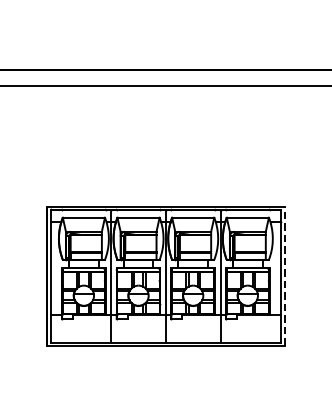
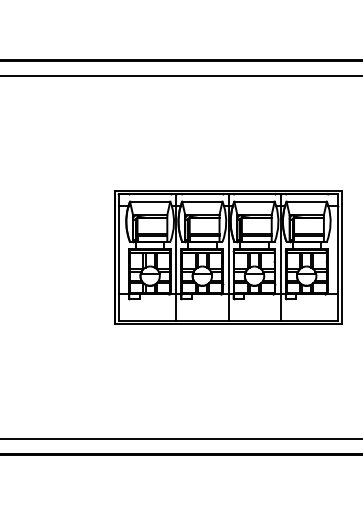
line: (285, 276) -> (342, 257), dashed -> solid

